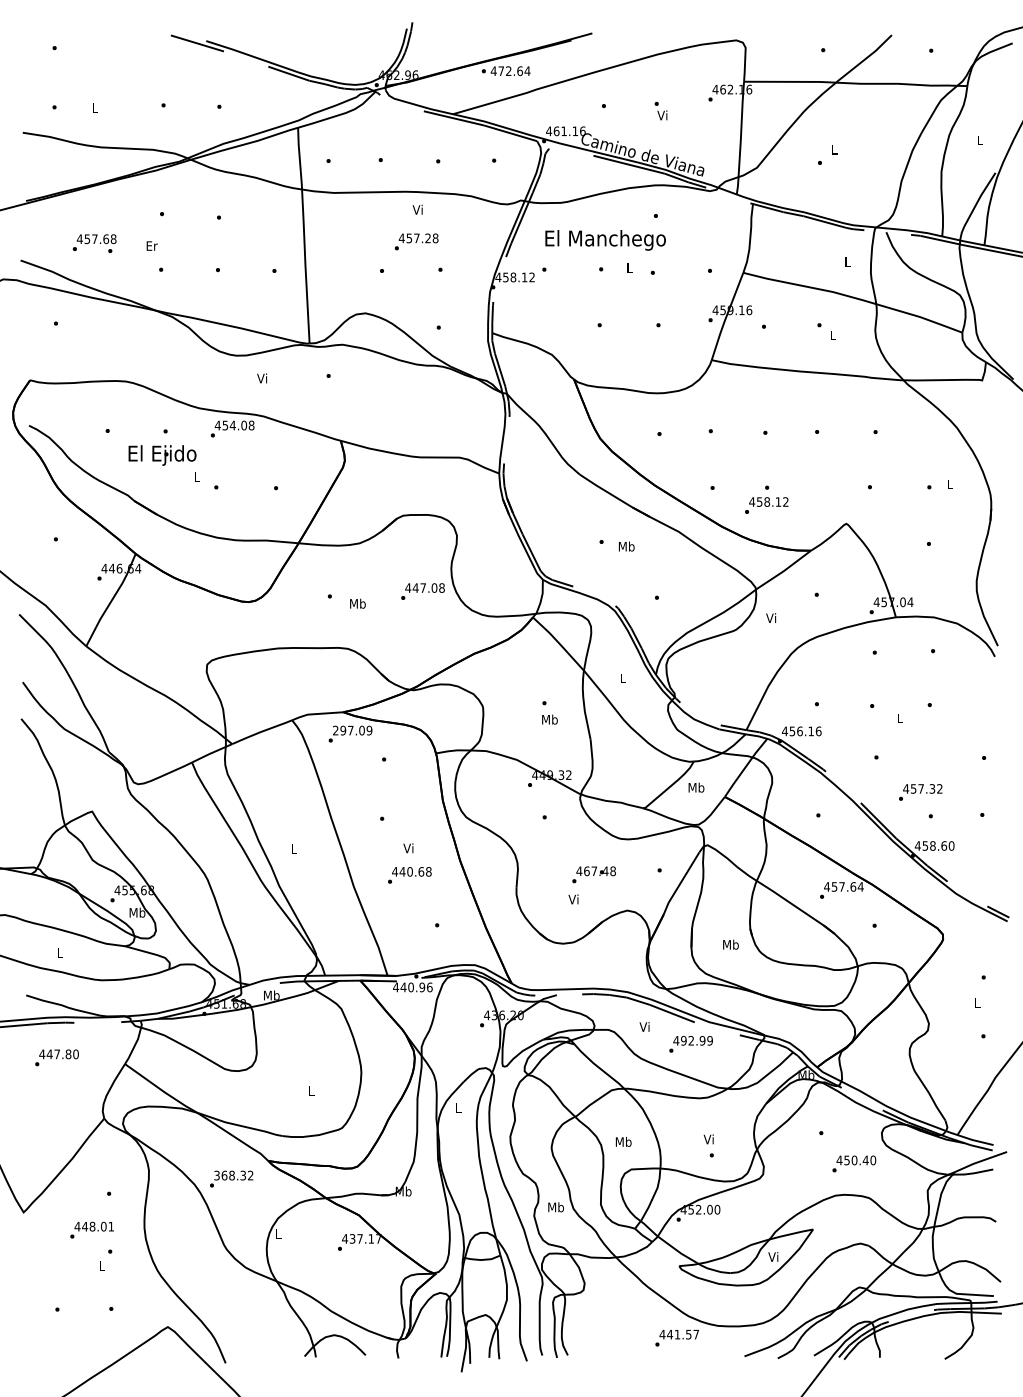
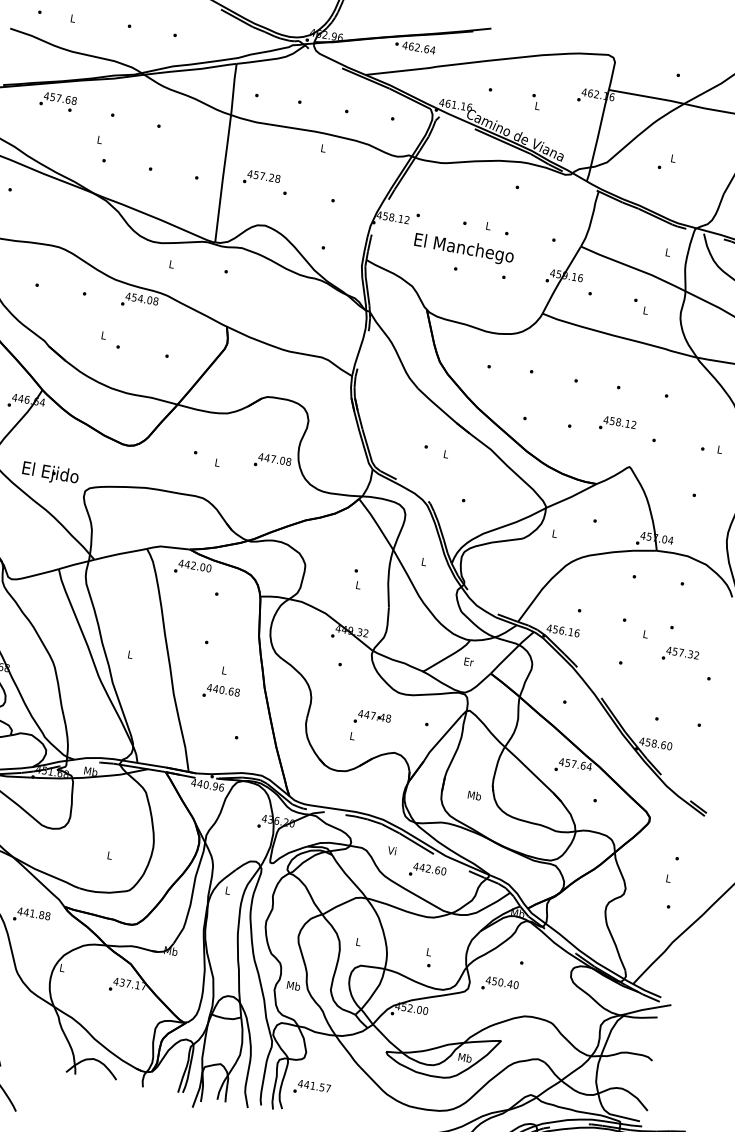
text: (501, 71) -> (411, 46), 472.64 -> 462.64
text: (662, 115) -> (537, 105), Vi -> L
text: (417, 209) -> (322, 147), Vi -> L
text: (605, 240) -> (463, 249), moved
text: (416, 241) -> (261, 178), moved
text: (94, 243) -> (58, 101), moved
text: (151, 245) -> (99, 139), Er -> L
text: (262, 378) -> (171, 264), Vi -> L
text: (162, 455) -> (50, 473), moved
text: (766, 505) -> (617, 424), moved
text: (626, 546) -> (445, 454), Mb -> L
text: (357, 603) -> (217, 462), Mb -> L
text: (771, 617) -> (554, 533), Vi -> L
text: (549, 719) -> (358, 585), Mb -> L
text: (352, 730) -> (195, 565), 297.09 -> 442.00
text: (696, 787) -> (468, 661), Mb -> Er
text: (920, 792) -> (680, 655), moved
text: (408, 848) -> (224, 670), Vi -> L
text: (586, 871) -> (366, 714), 467.48 -> 447.48
text: (573, 899) -> (352, 736), Vi -> L
text: (696, 1040) -> (432, 869), 492.99 -> 442.60
text: (708, 1139) -> (428, 952), Vi -> L
text: (623, 1141) -> (358, 941), Mb -> L
text: (854, 1163) -> (500, 984), moved
text: (233, 1175) -> (33, 913), 368.32 -> 441.88
text: (773, 1256) -> (464, 1057), Vi -> Mb
text: (676, 1338) -> (311, 1088), moved

